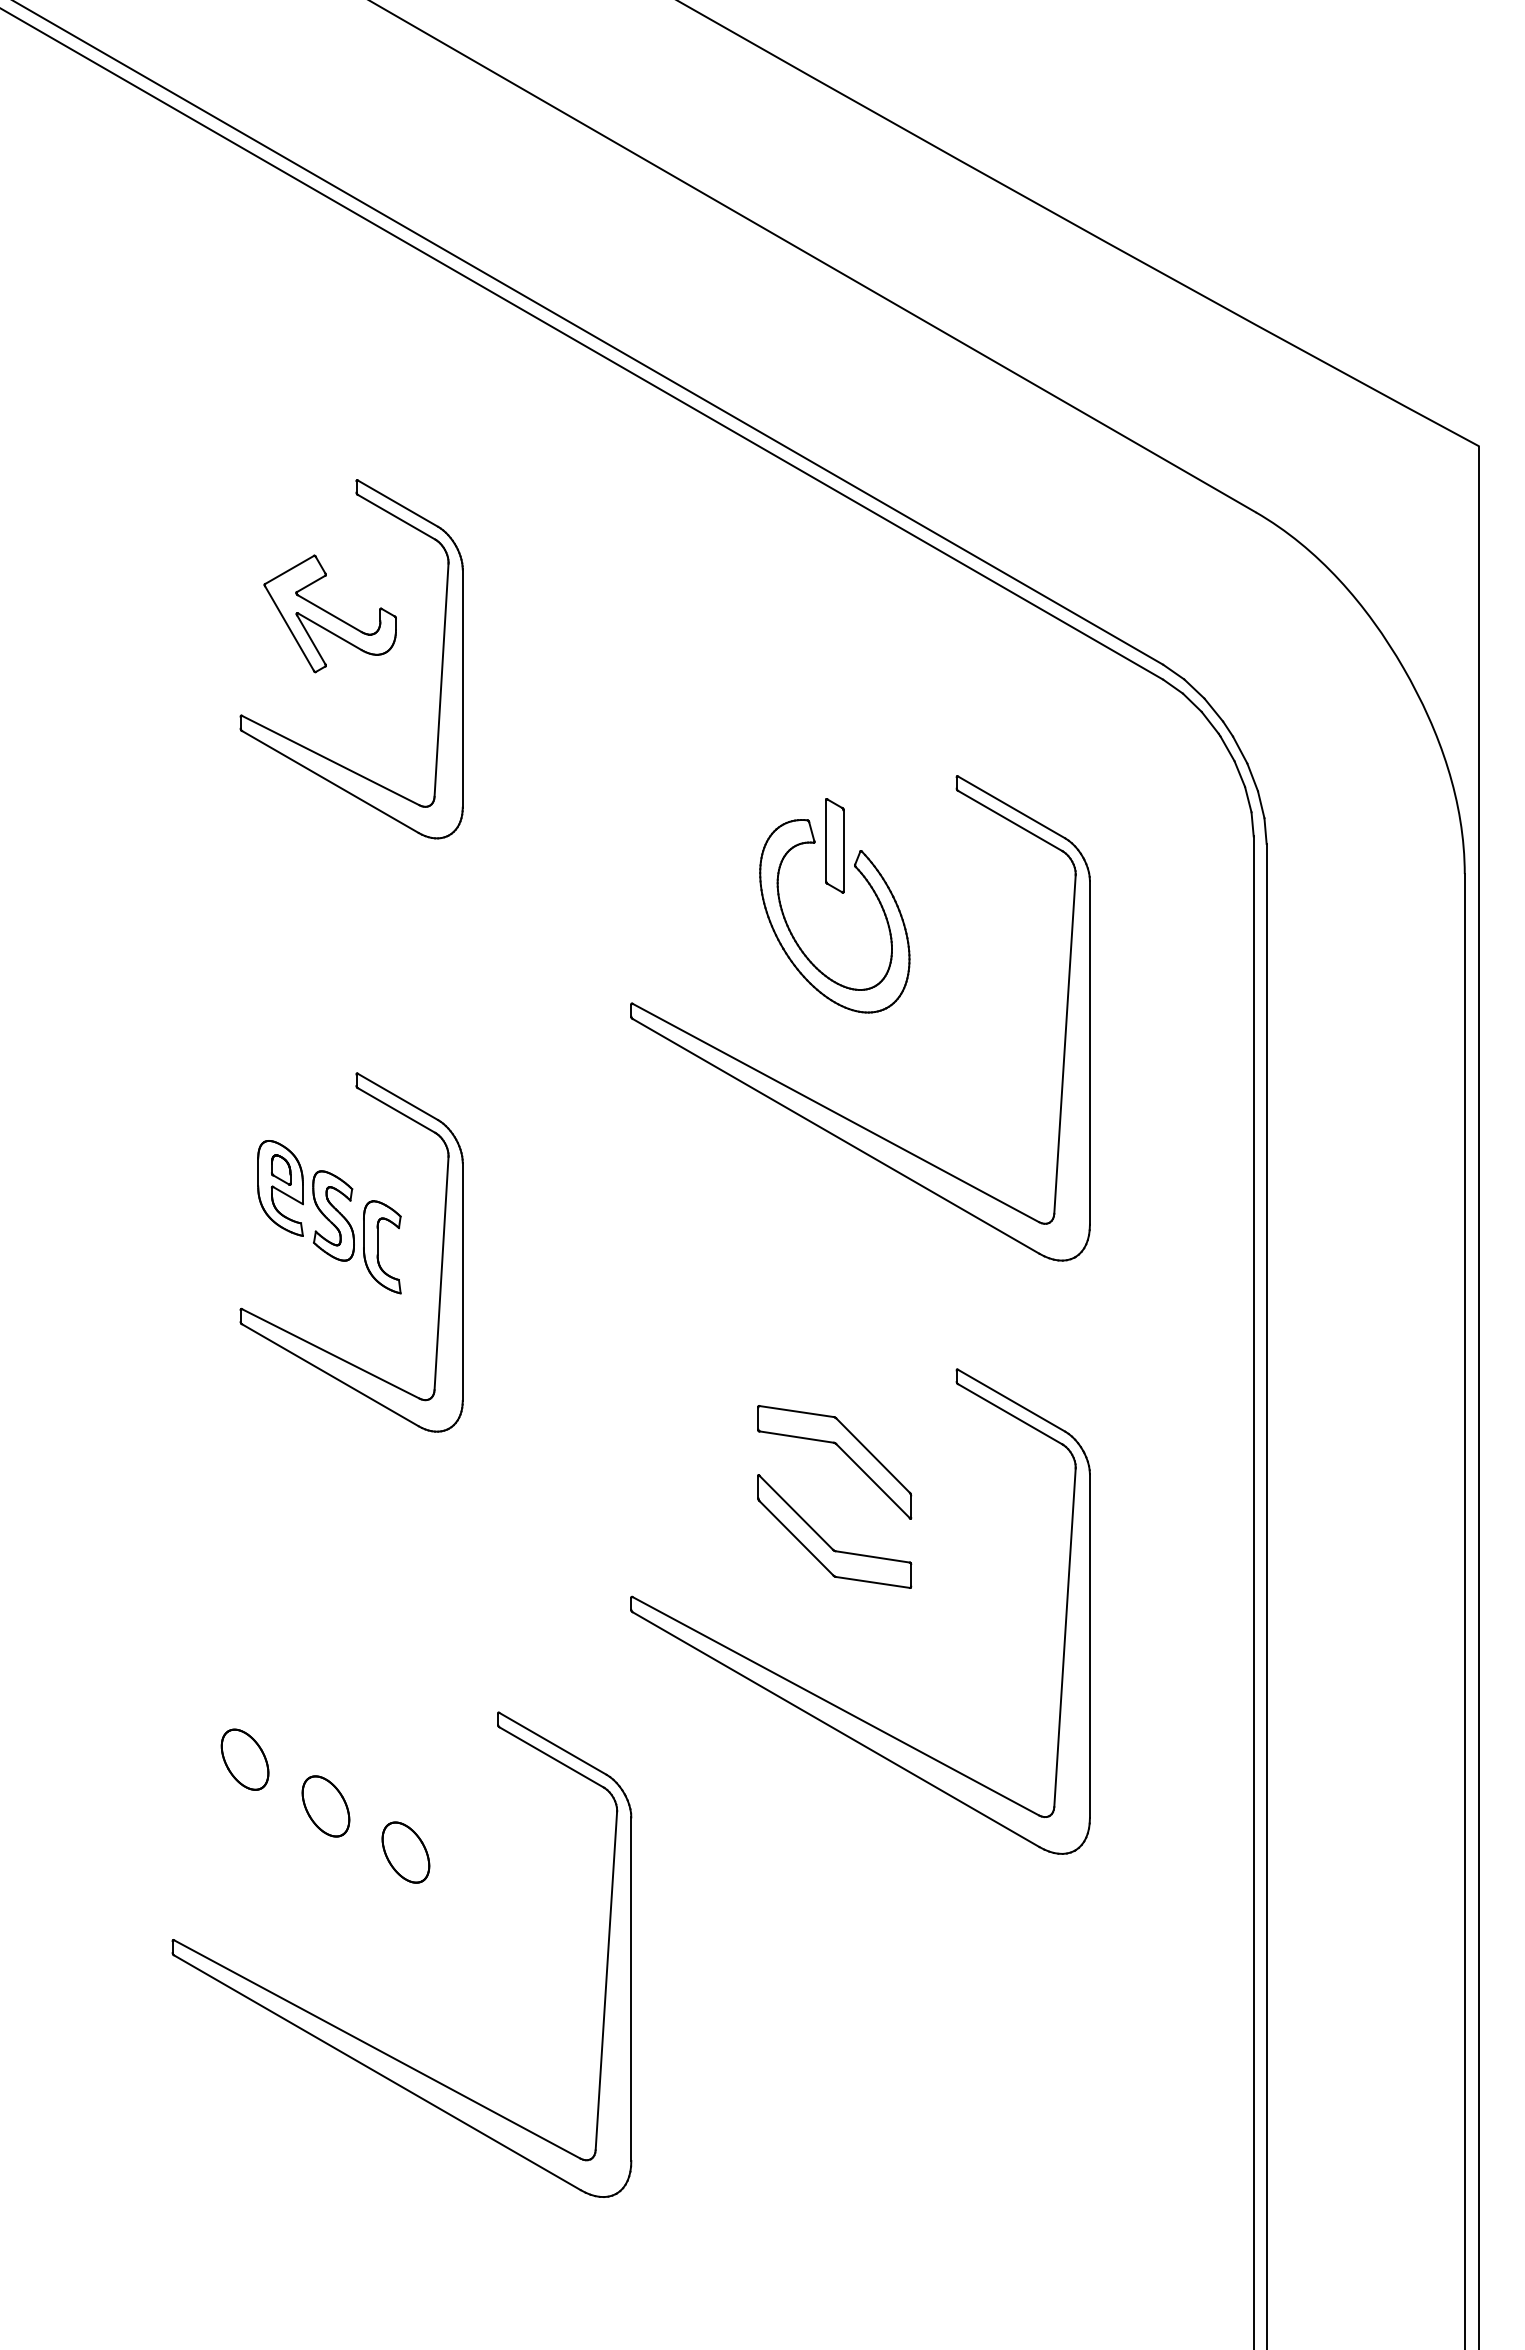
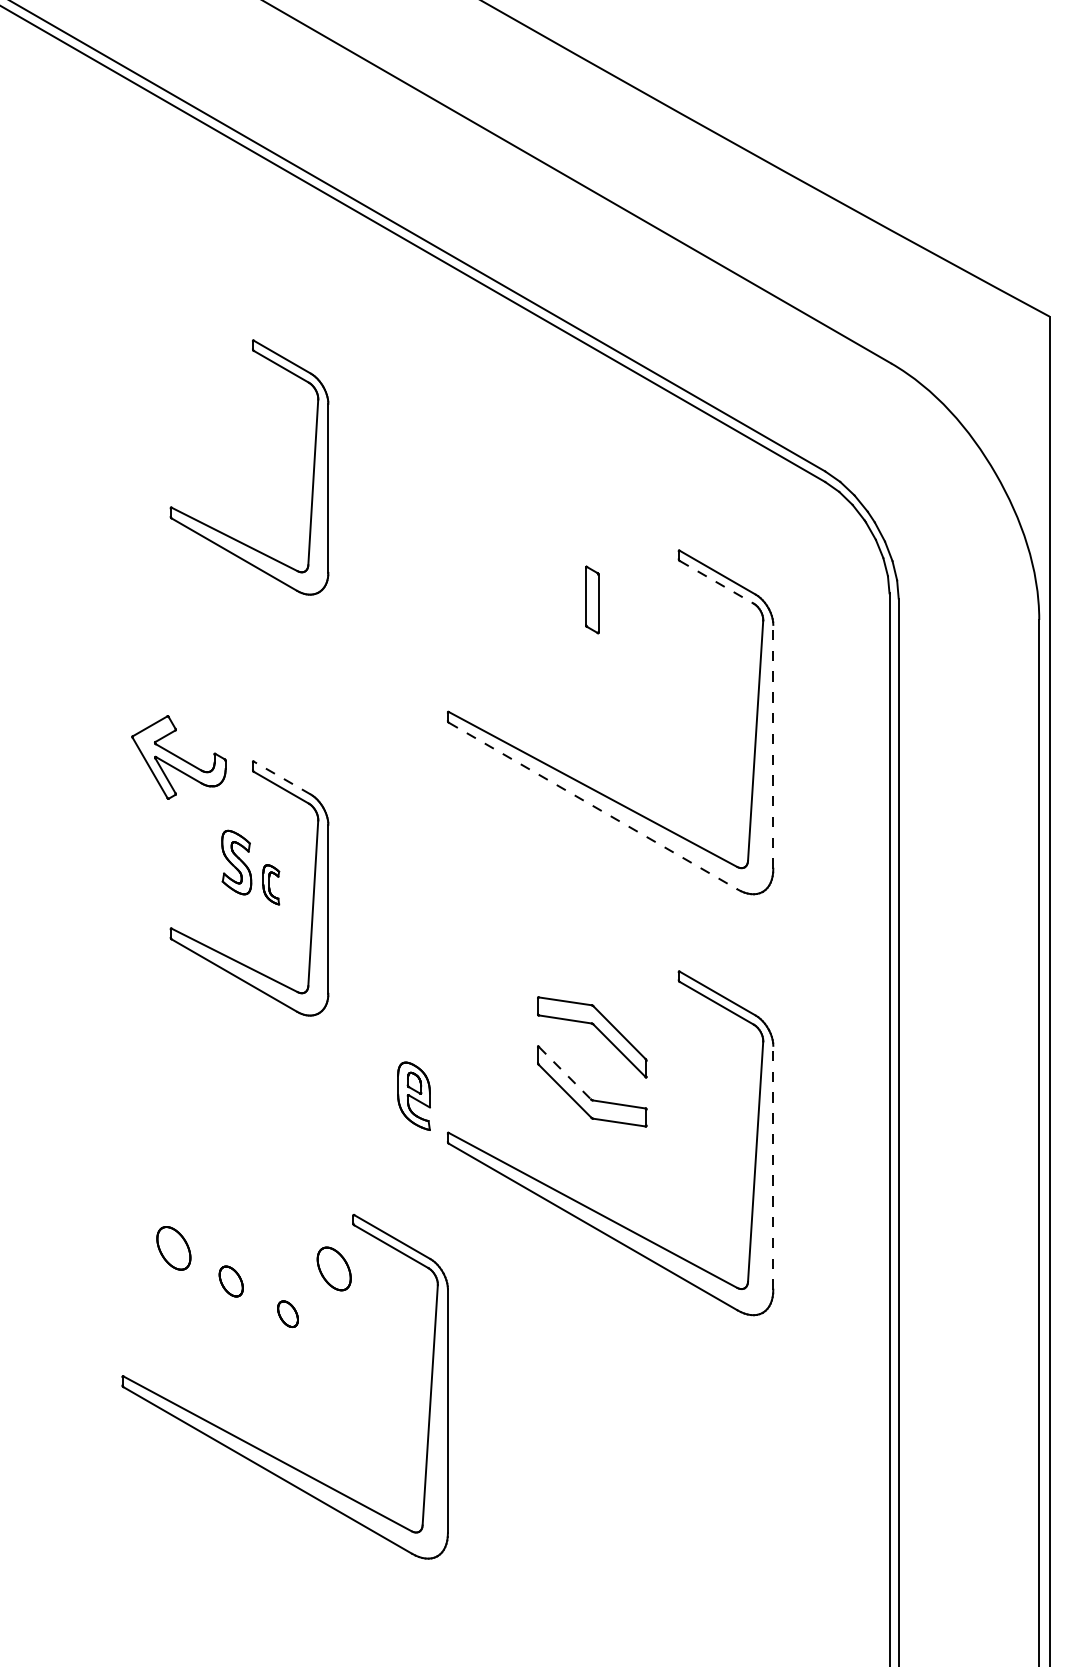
part: (329, 613) -> (178, 757), moved
line: (1010, 821) -> (716, 582), solid -> dashed
part: (796, 940) -> (565, 667), removed
line: (1089, 1052) -> (773, 746), solid -> dashed
line: (397, 1096) -> (282, 777), solid -> dashed
line: (836, 1136) -> (593, 806), solid -> dashed
part: (280, 1188) -> (413, 1096), moved
part: (382, 1247) -> (271, 884), size x0.6
line: (796, 1513) -> (565, 1073), solid -> dashed
line: (1089, 1646) -> (773, 1168), solid -> dashed
part: (470, 1788) -> (333, 1268), added
part: (325, 1806) -> (230, 1281), size x0.7
part: (405, 1852) -> (287, 1314), size x0.6

